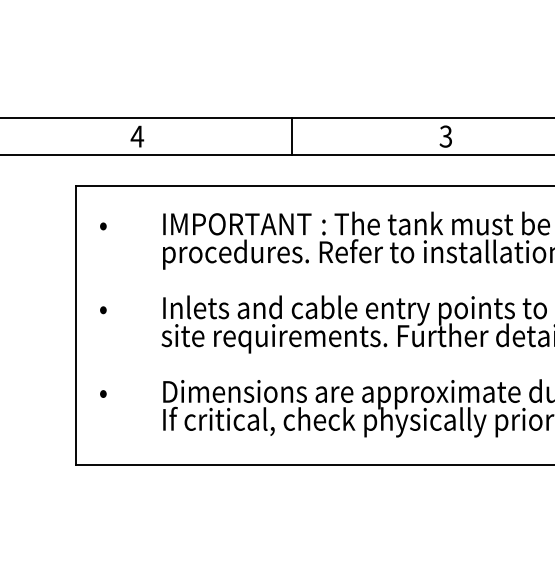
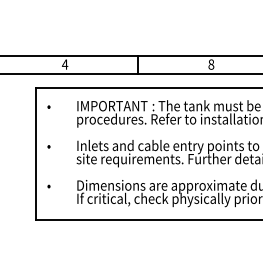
text: (446, 136) -> (211, 64), 3 -> 8

